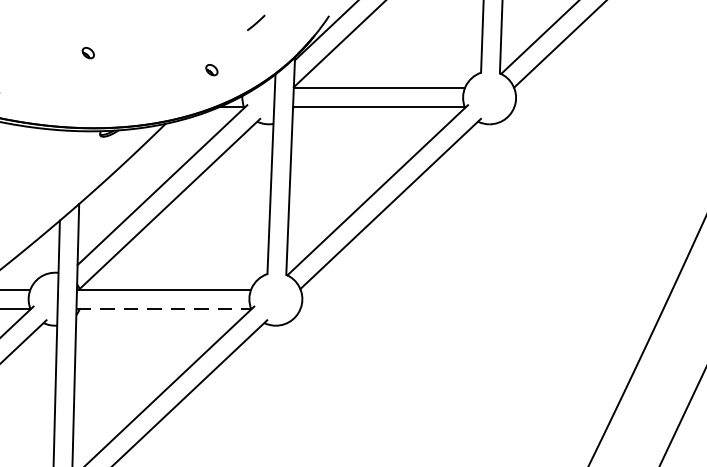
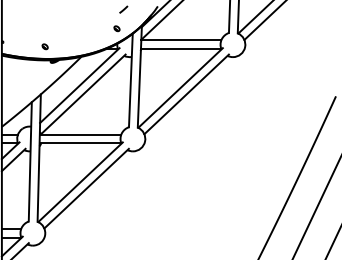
part: (86, 52) -> (44, 46), moved
part: (210, 69) -> (116, 28), moved
line: (163, 308) -> (80, 143), dashed -> solid

